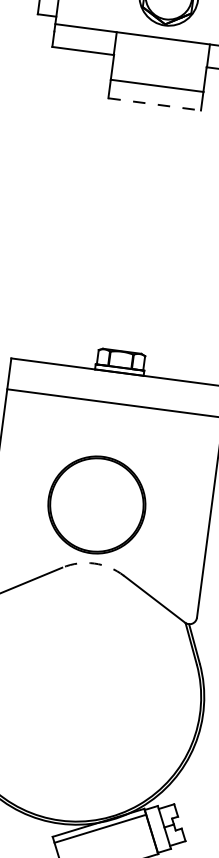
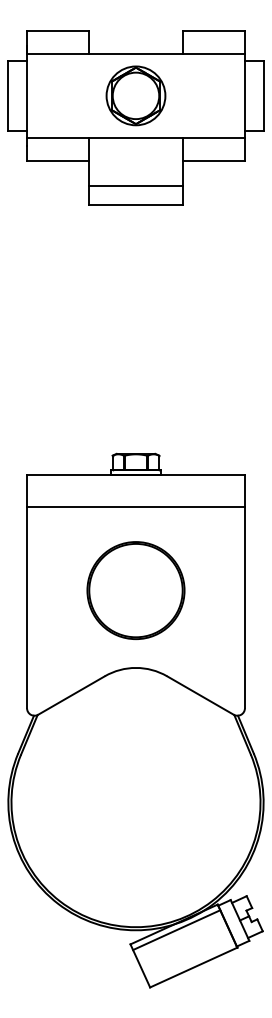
line: (155, 104) -> (136, 204), dashed -> solid
part: (96, 504) -> (135, 590), moved
arc: (94, 563) -> (136, 667), dashed -> solid

